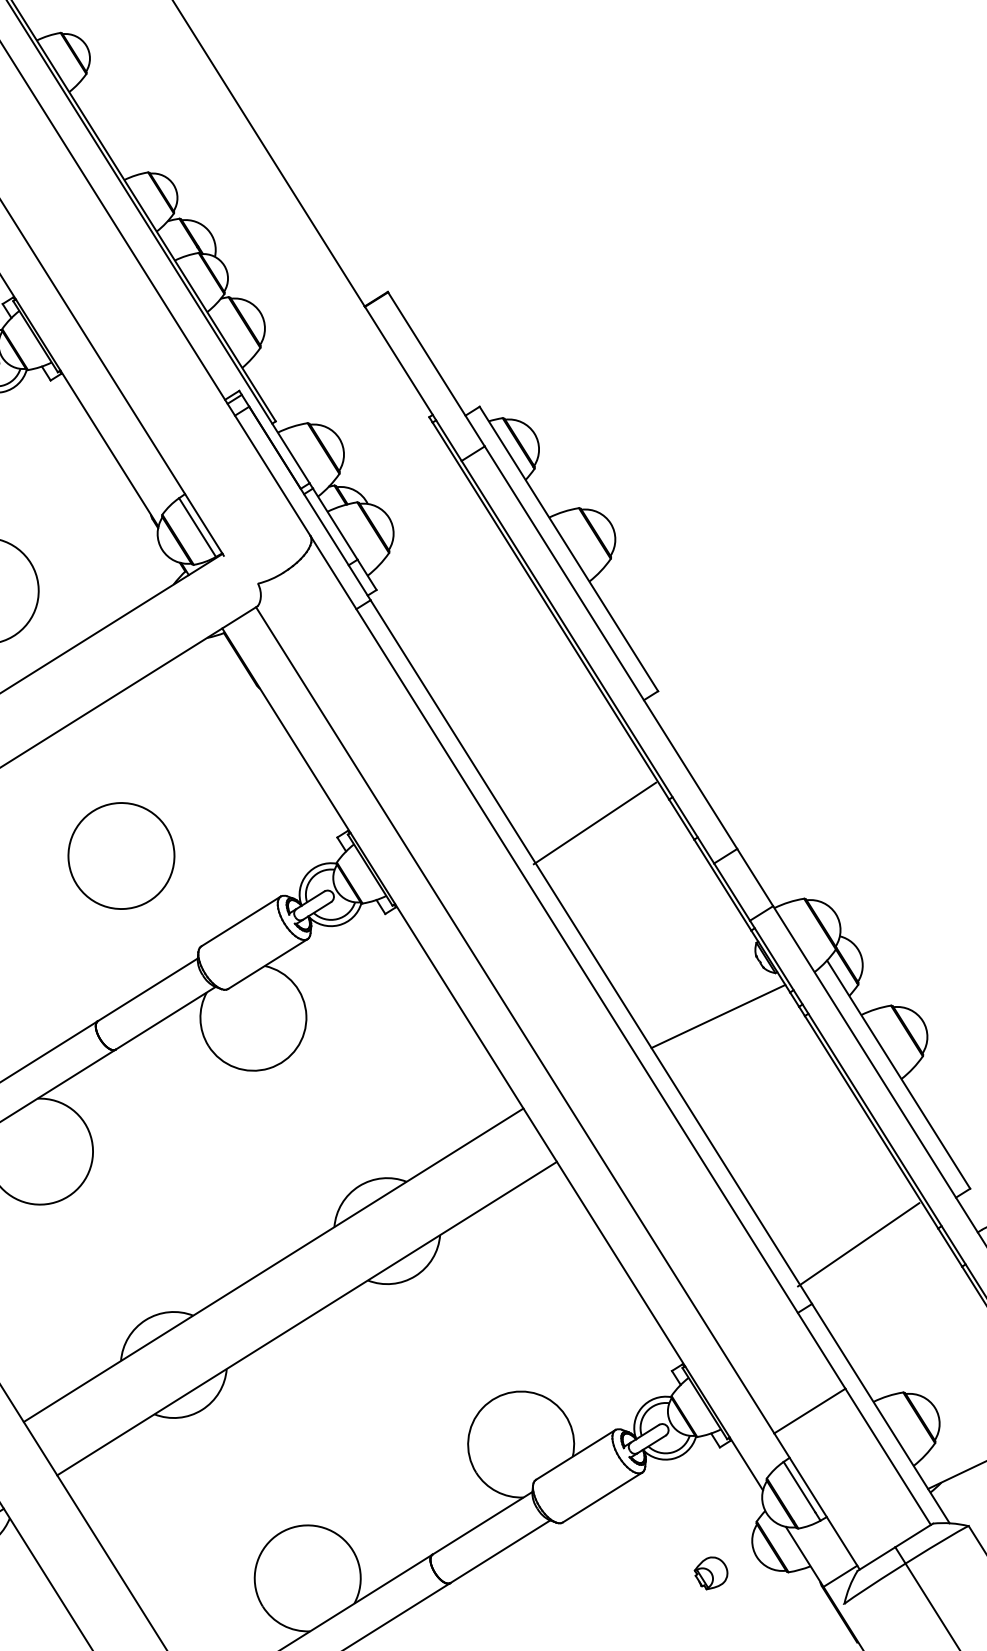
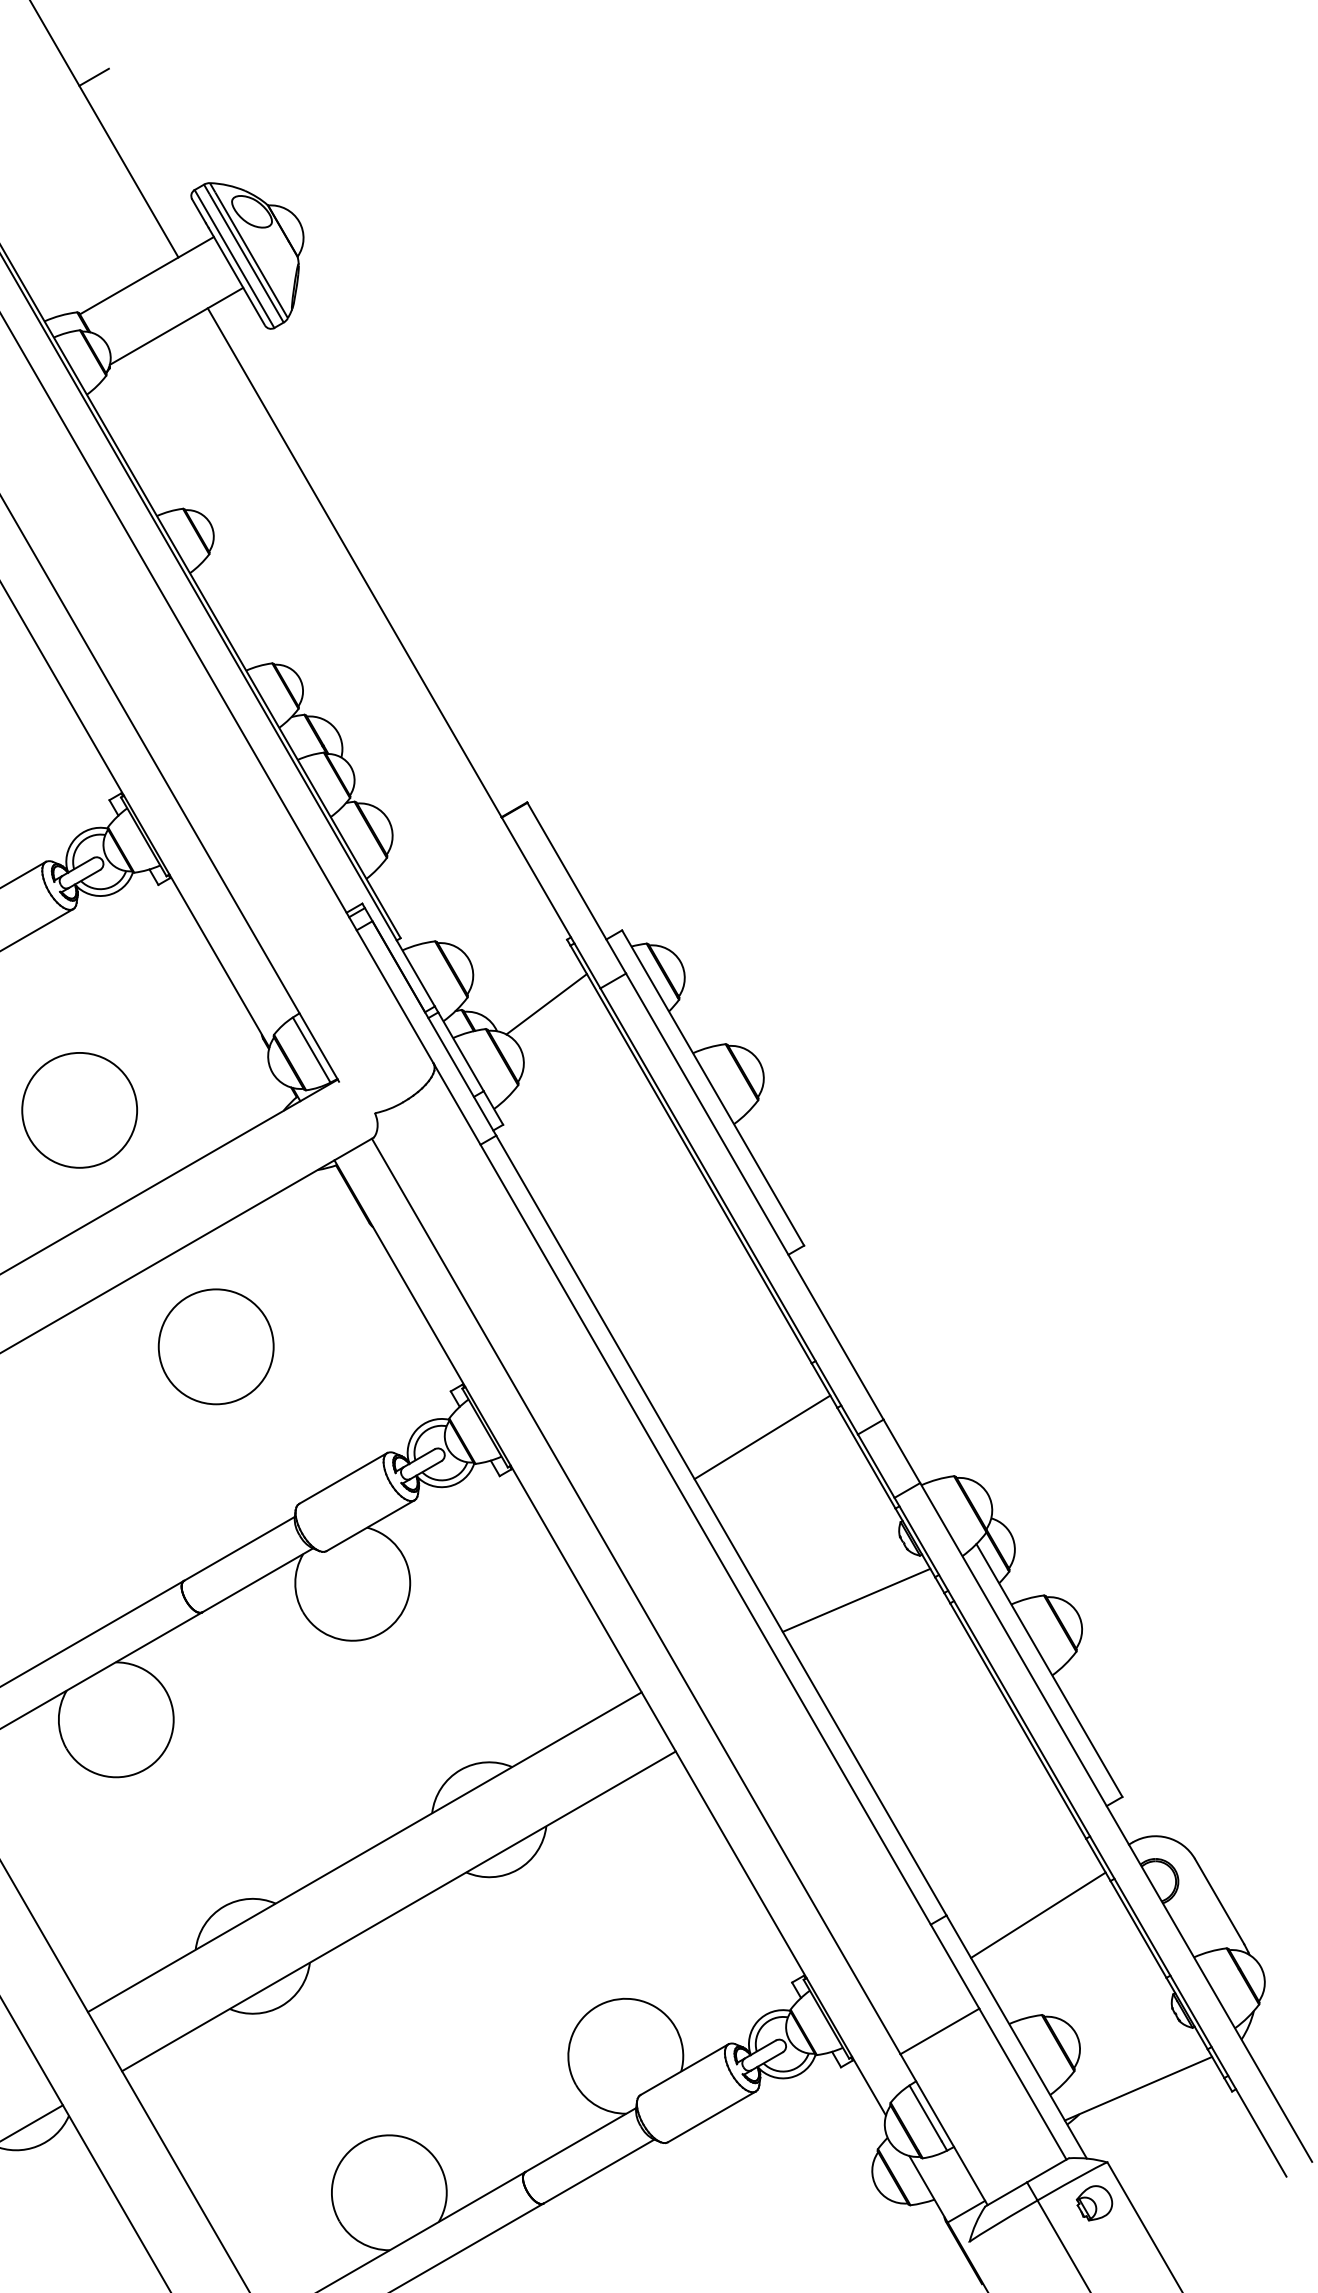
line: (412, 477) -> (546, 1004), added
line: (595, 823) -> (762, 1437), moved
circle: (120, 855) -> (215, 1346), moved
line: (858, 1244) -> (1038, 1914), moved
part: (711, 1573) -> (1094, 2203), moved

